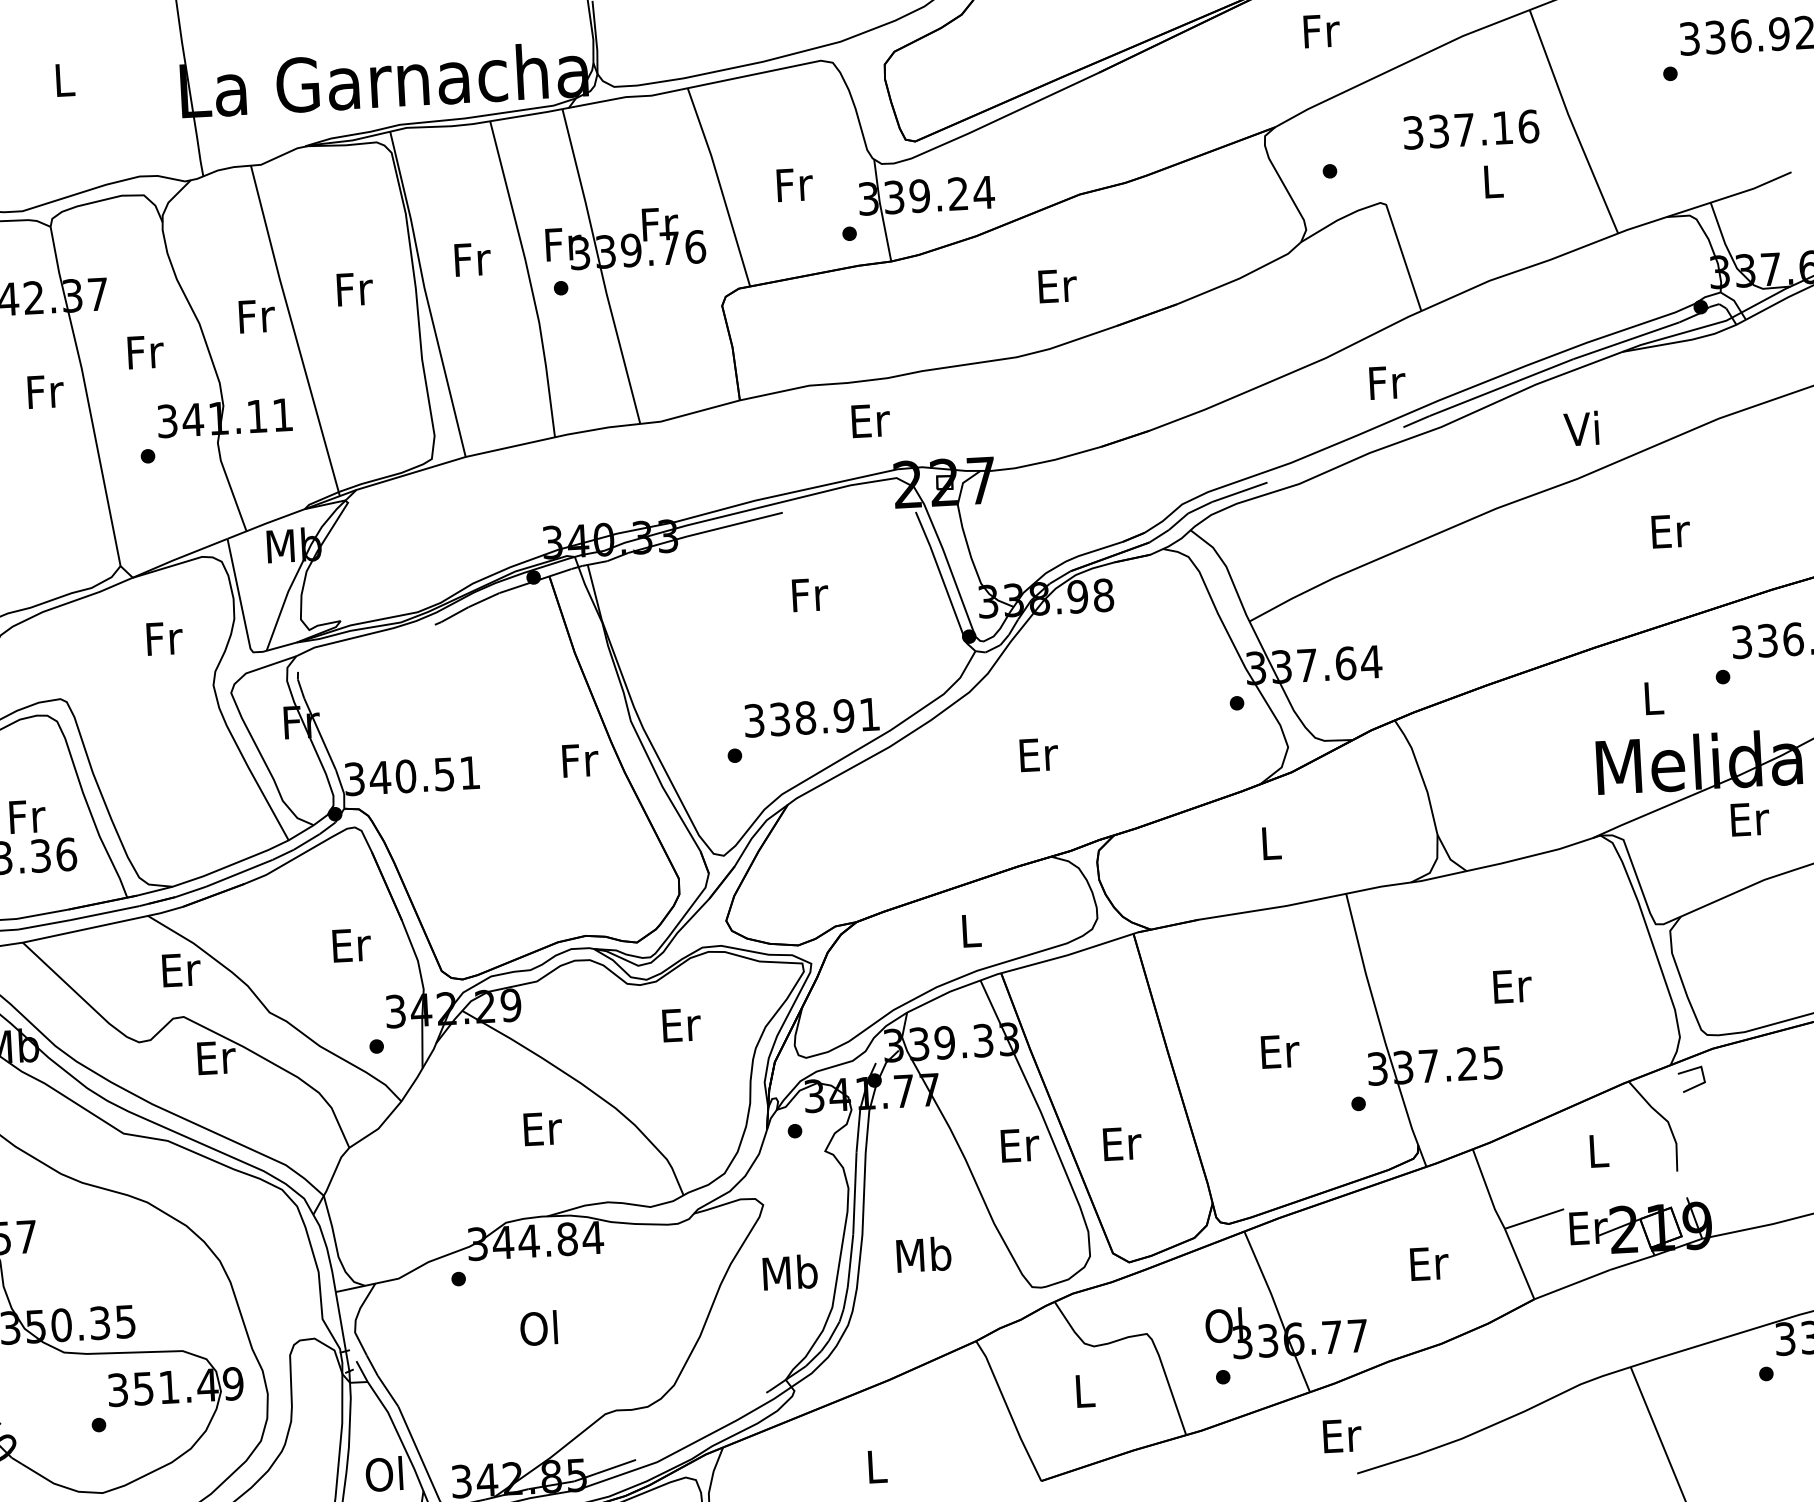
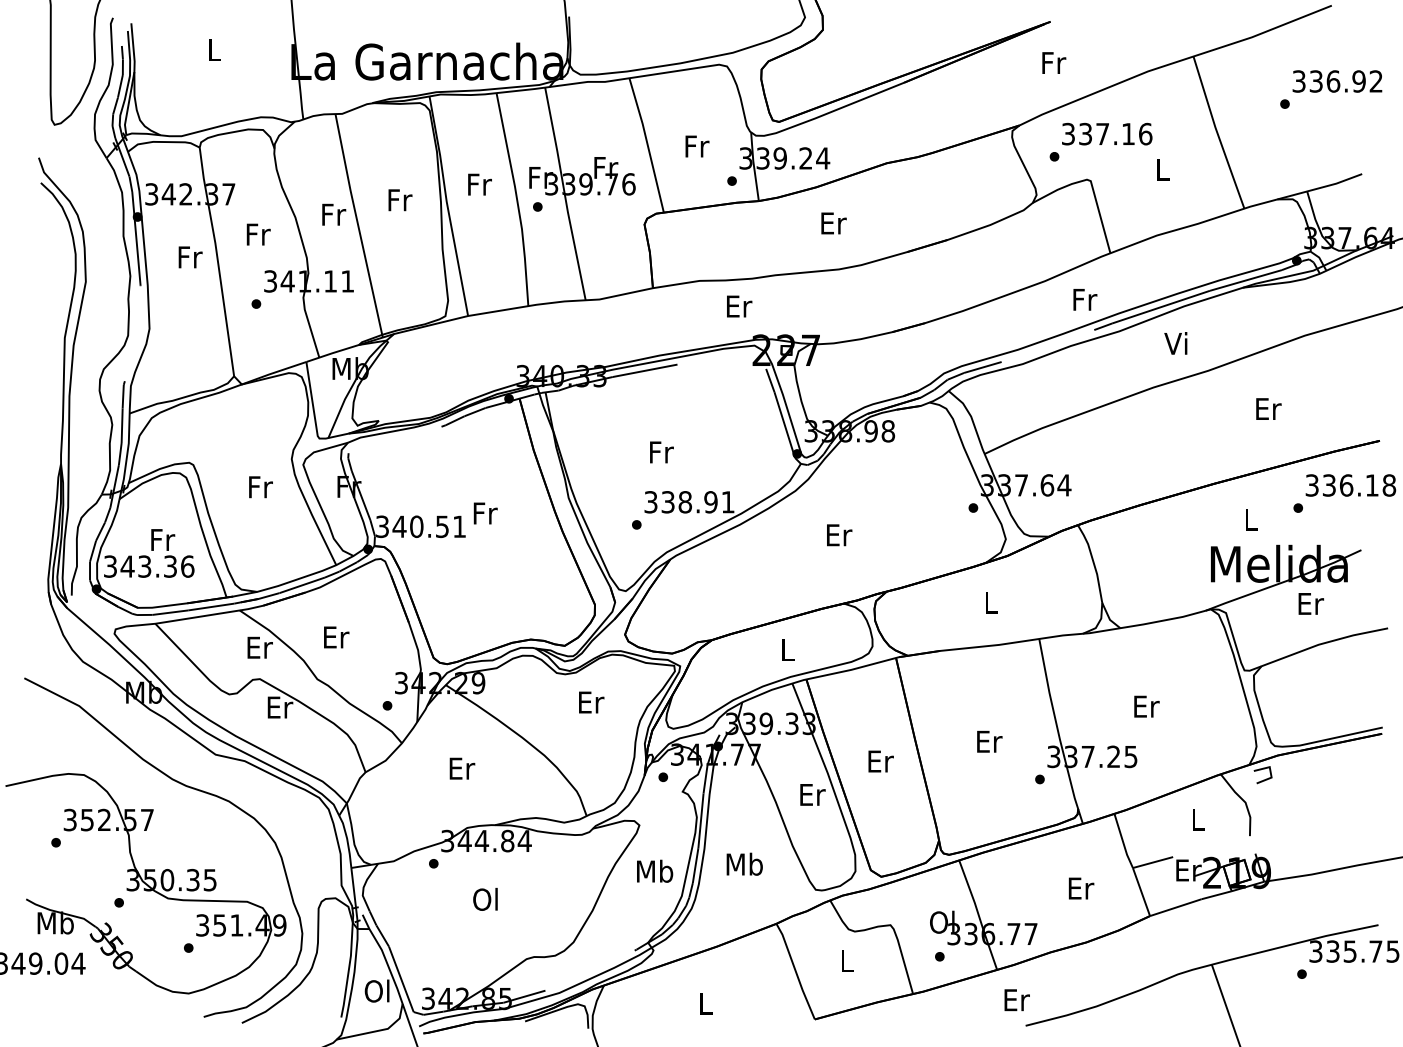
text: (1471, 128) -> (1107, 133), moved
text: (1057, 286) -> (833, 223), moved
text: (1580, 428) -> (1175, 343), moved
text: (809, 595) -> (661, 452), moved
text: (164, 639) -> (260, 487), moved
text: (580, 760) -> (485, 513), moved
text: (351, 945) -> (336, 637), moved
text: (543, 1128) -> (462, 768), moved
text: (1121, 1143) -> (880, 761), moved

